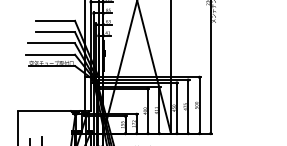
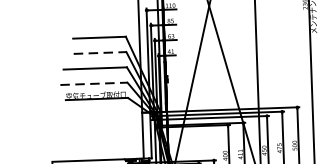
line: (56, 32) -> (101, 53), solid -> dashed
line: (50, 54) -> (94, 83), solid -> dashed

